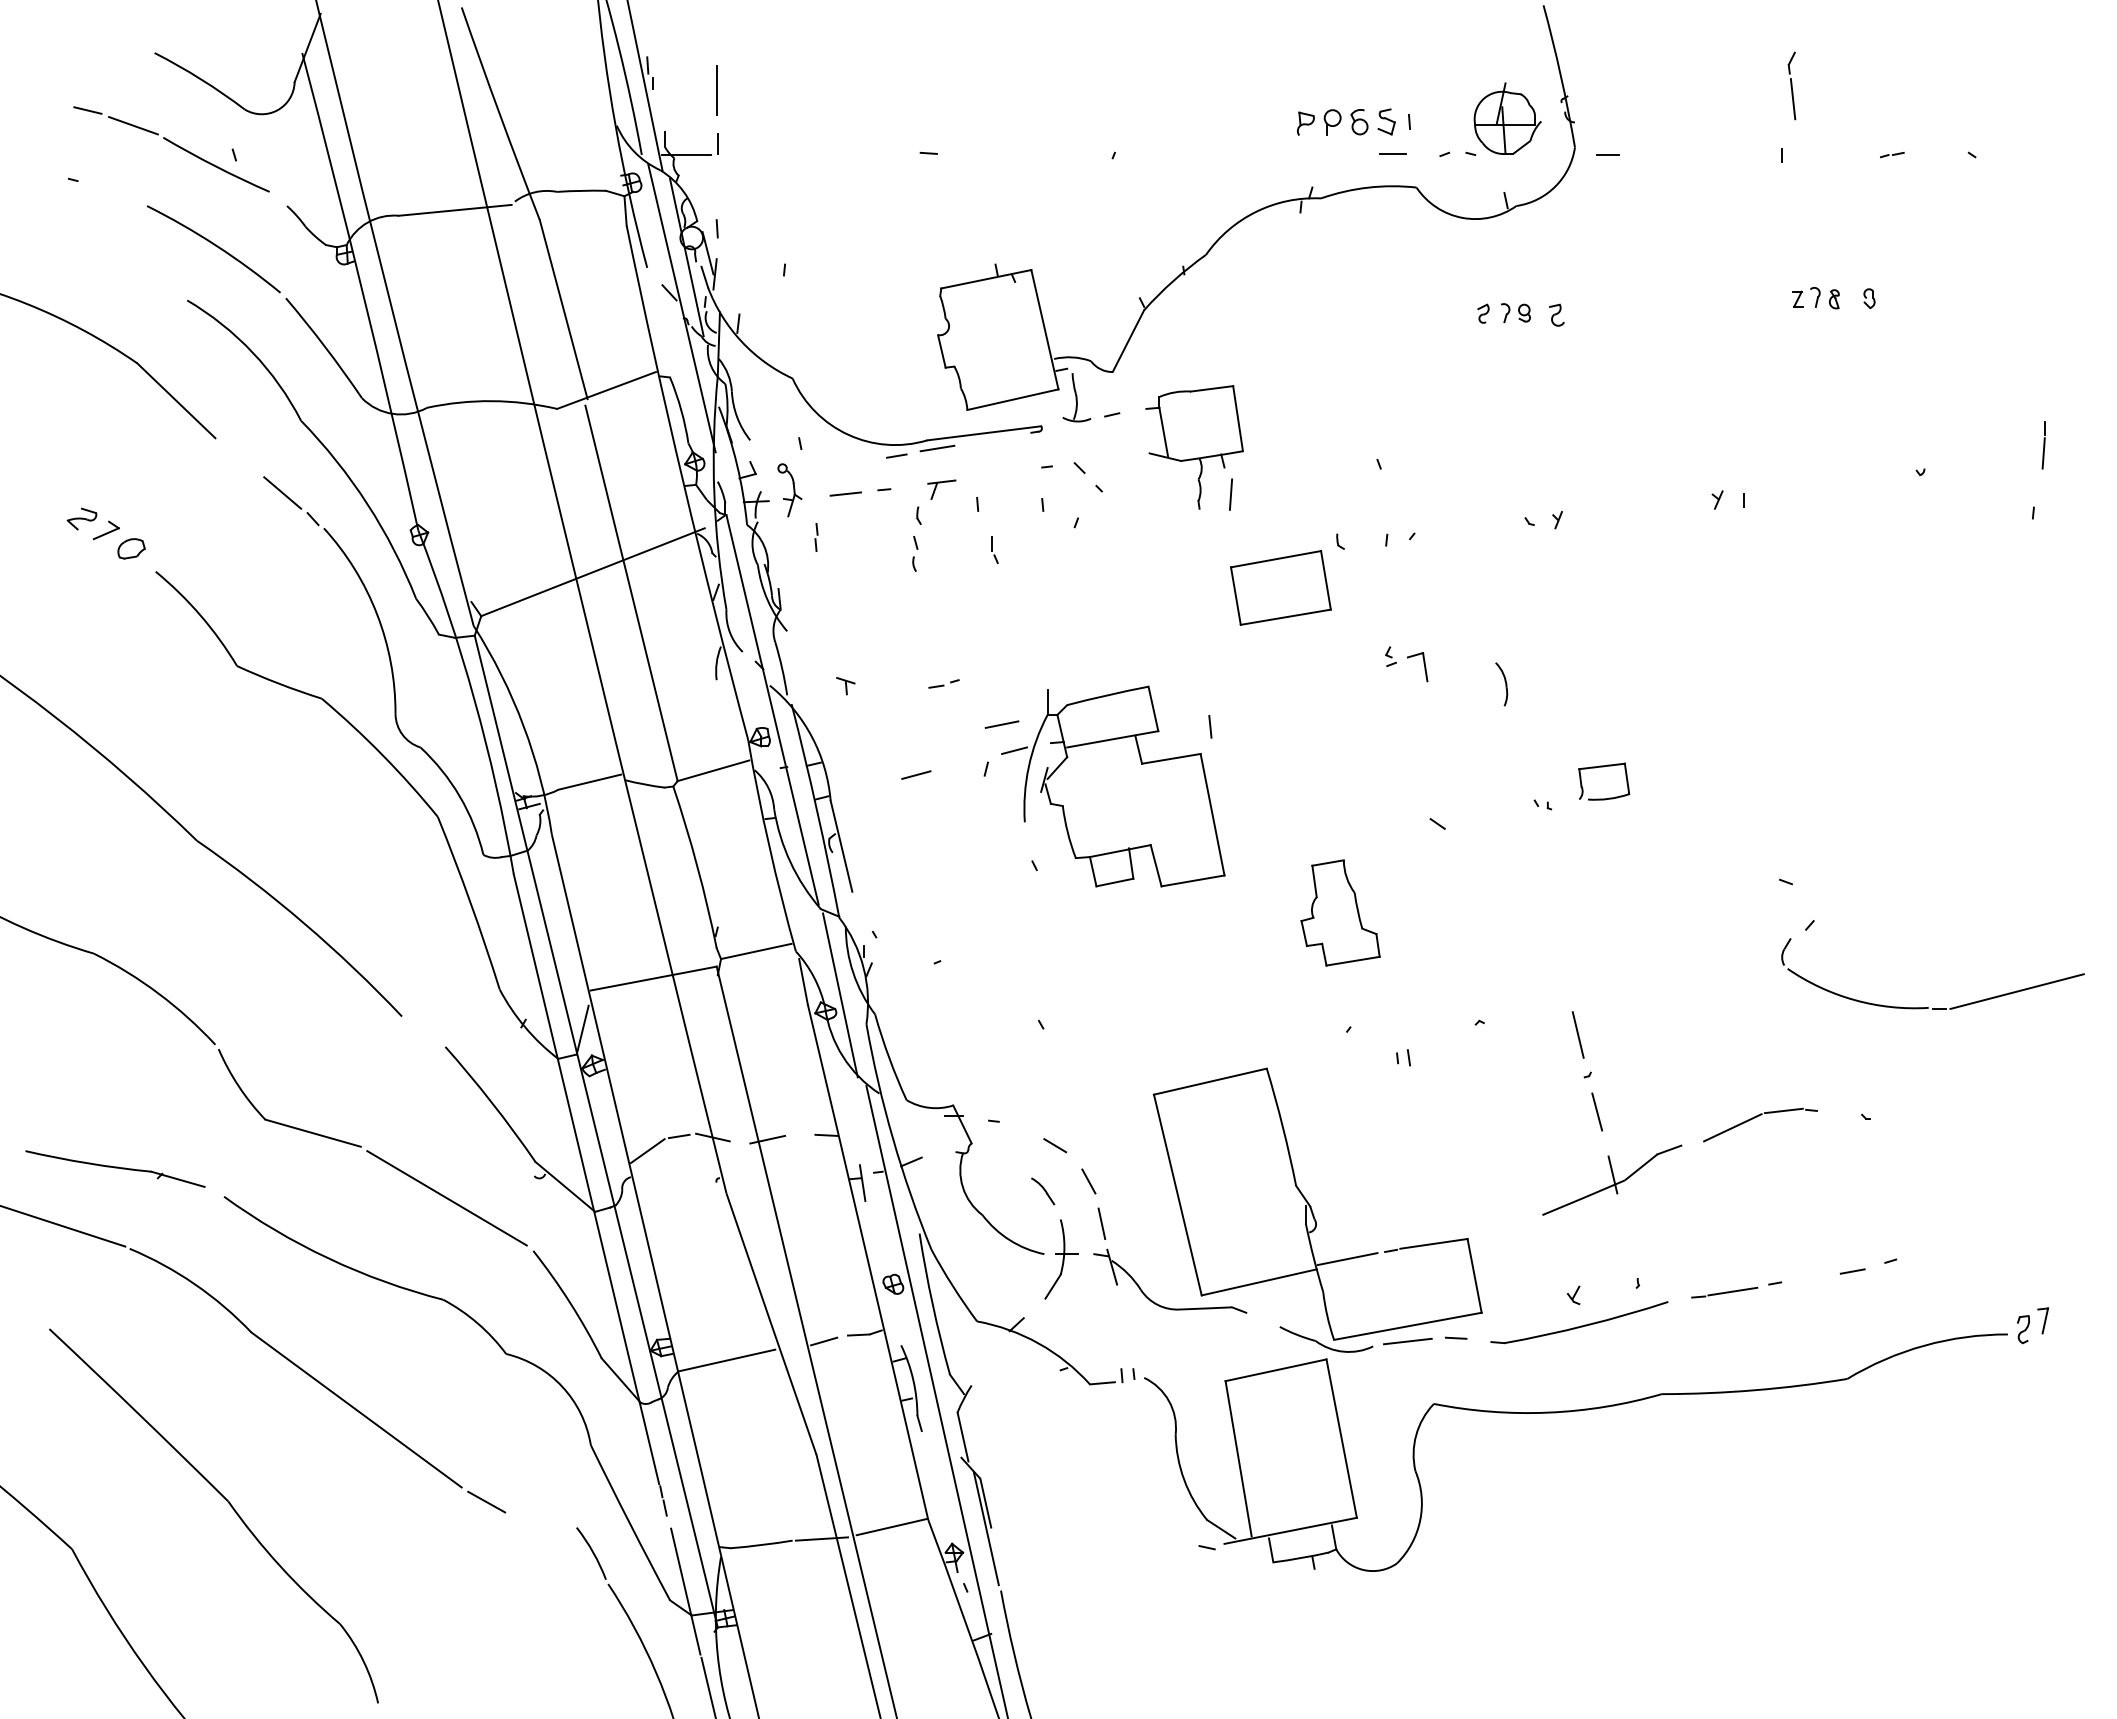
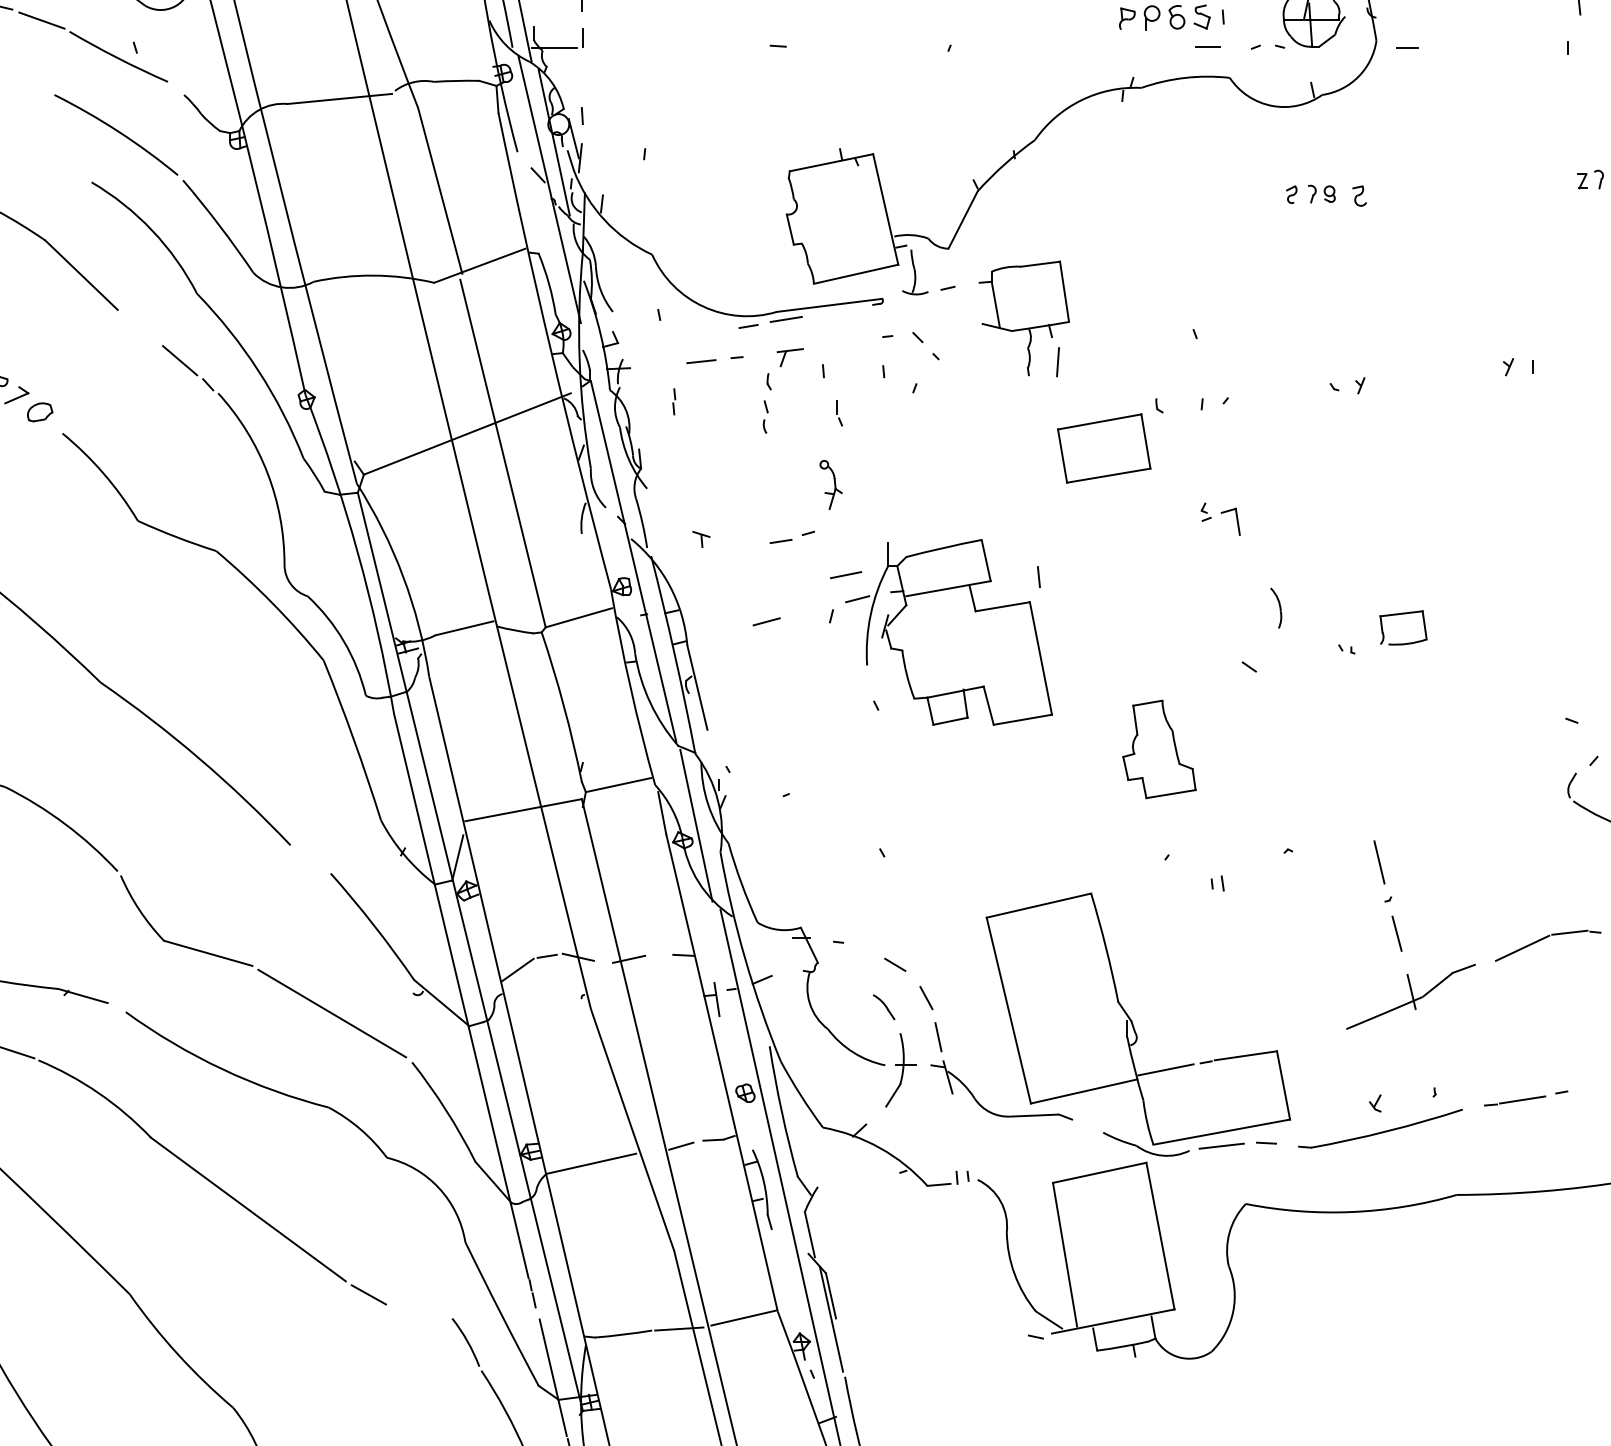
part: (789, 490) -> (830, 485), moved
part: (943, 683) -> (791, 537), size x1.6
part: (1501, 684) -> (1276, 608), moved

